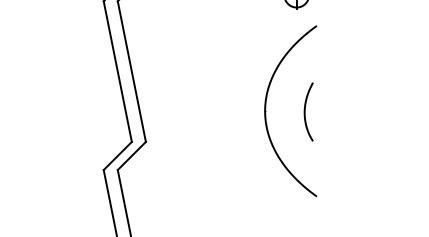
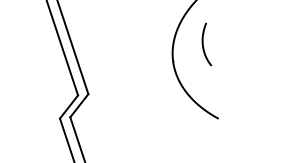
curve: (305, 111) -> (203, 44), moved

